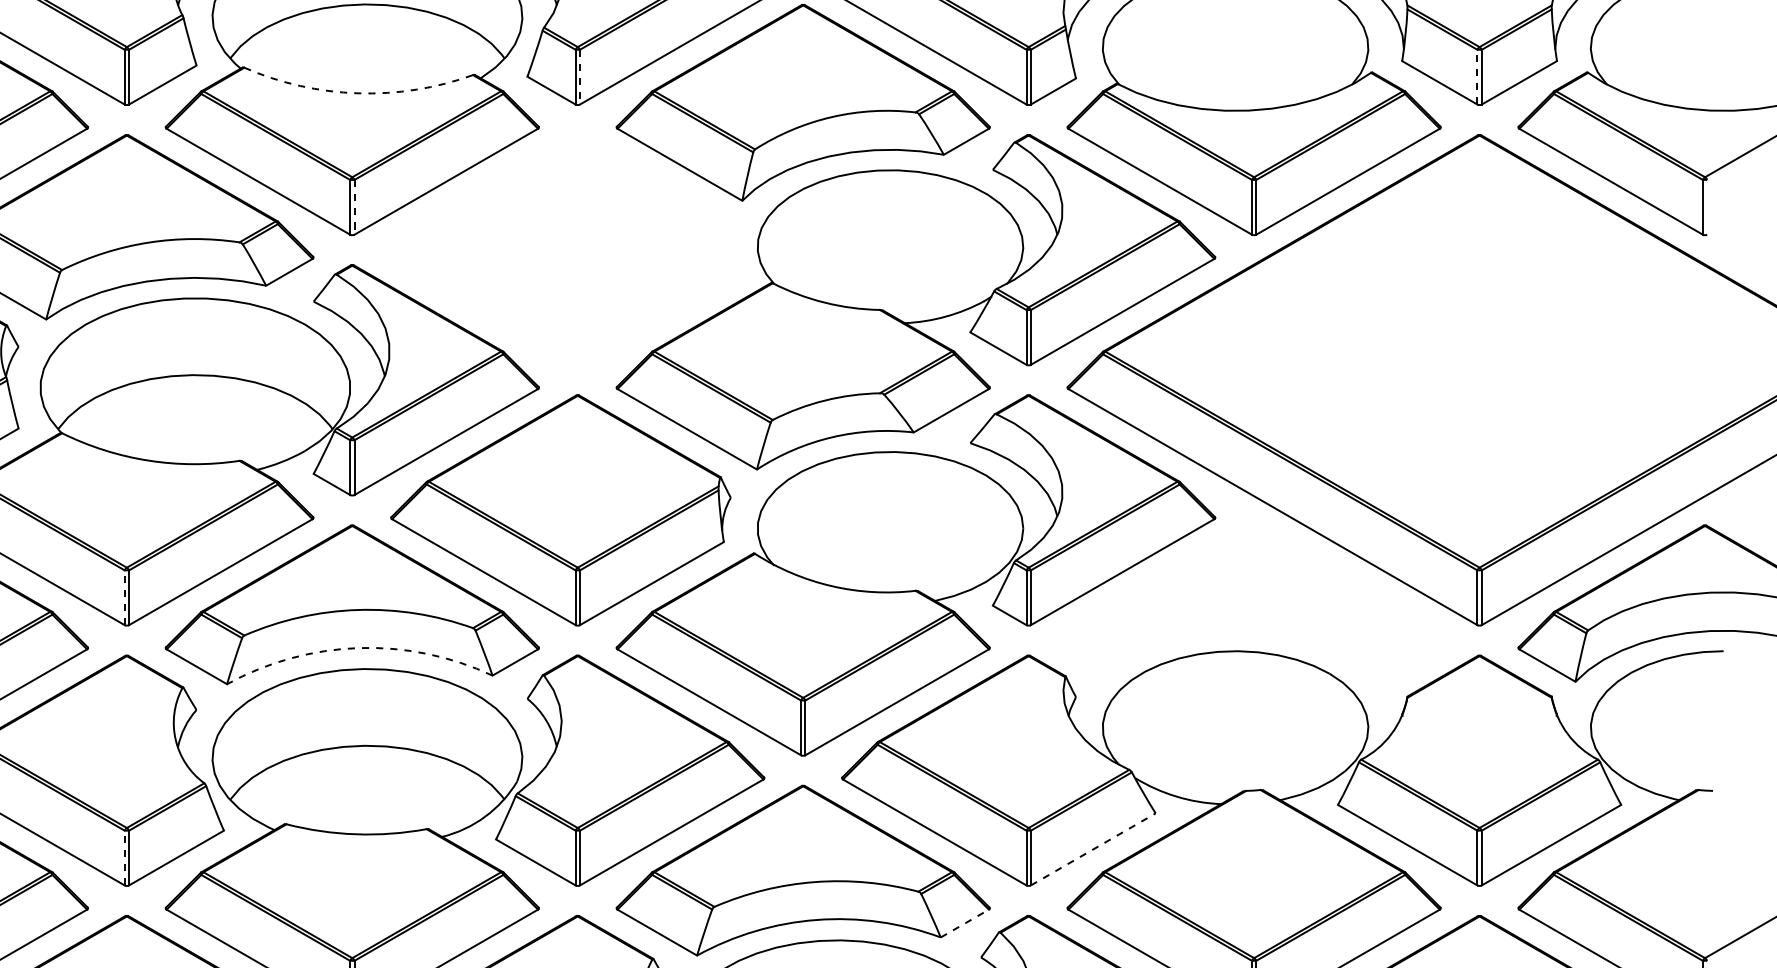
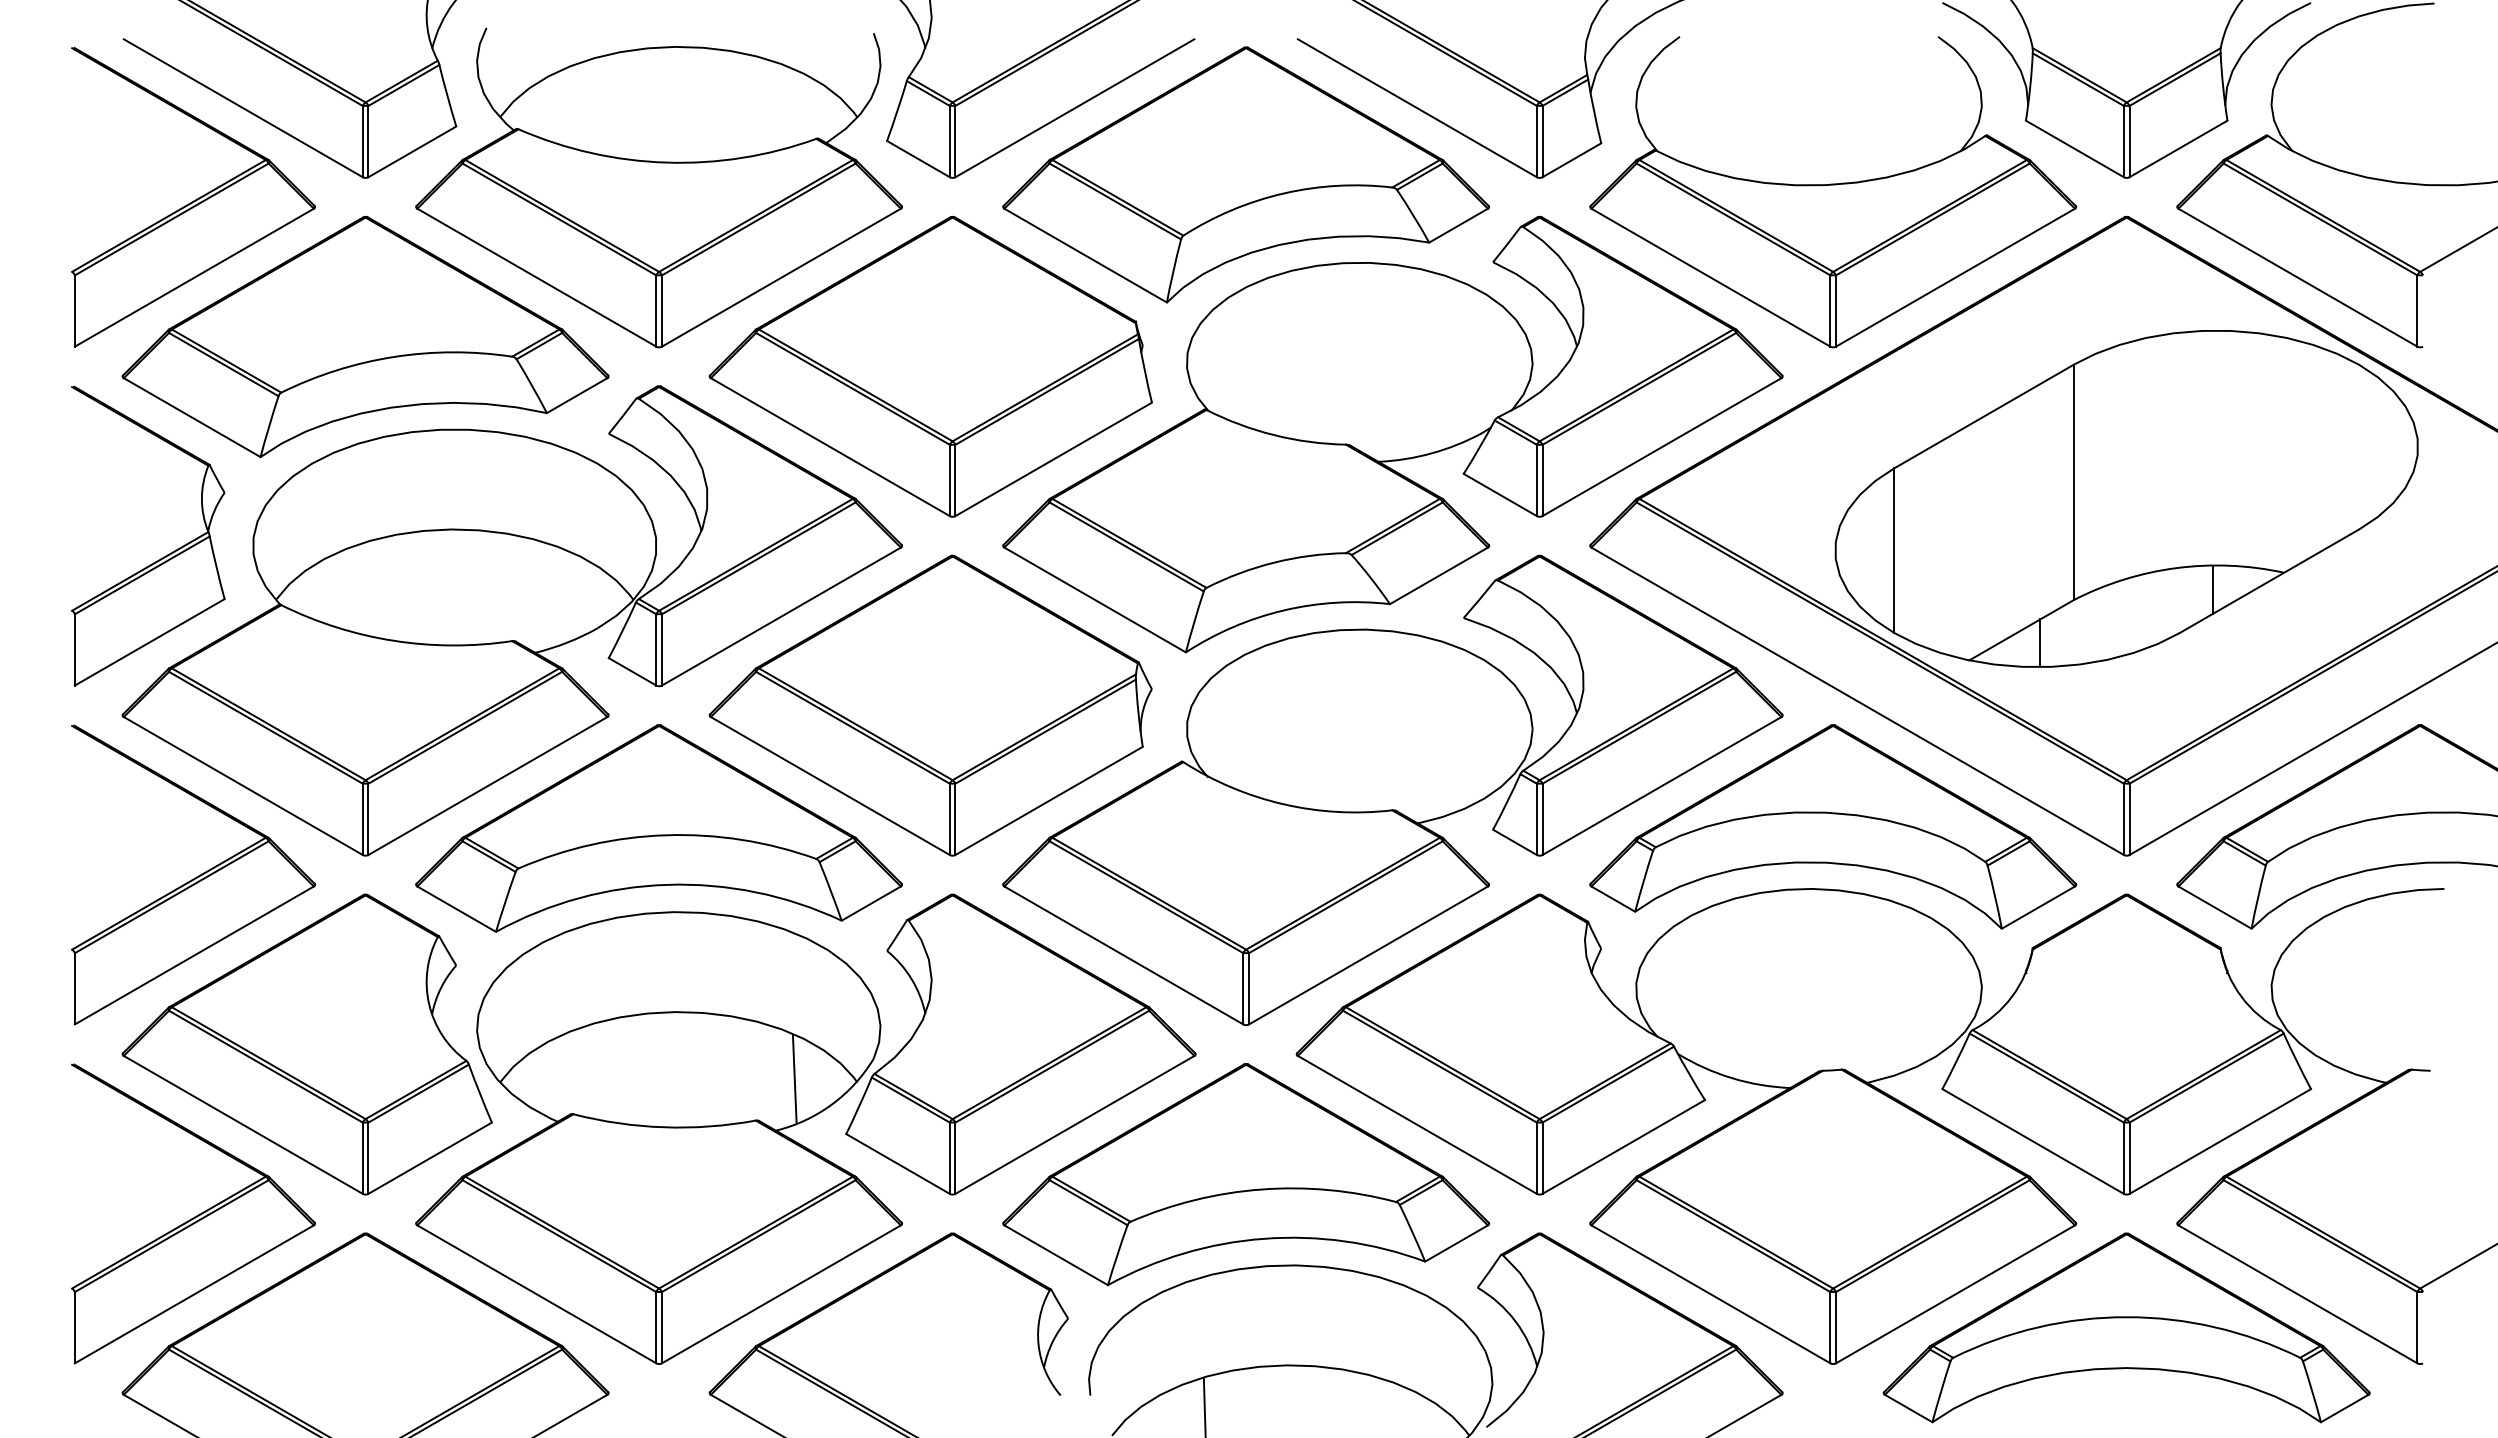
line: (579, 77) -> (955, 141), dashed -> solid
line: (1477, 77) -> (2123, 141), dashed -> solid
arc: (358, 93) -> (666, 162), dashed -> solid
line: (354, 207) -> (661, 311), dashed -> solid
part: (560, 249) -> (930, 366), added
part: (1479, 351) -> (2126, 498), added
line: (124, 597) -> (362, 819), dashed -> solid
part: (1254, 603) -> (1833, 826), added
arc: (358, 647) -> (667, 884), dashed -> solid
line: (456, 796) -> (794, 1078), added
line: (1093, 849) -> (1623, 1146), dashed -> solid
line: (124, 858) -> (362, 1158), dashed -> solid
line: (965, 923) -> (1457, 1243), dashed -> solid

